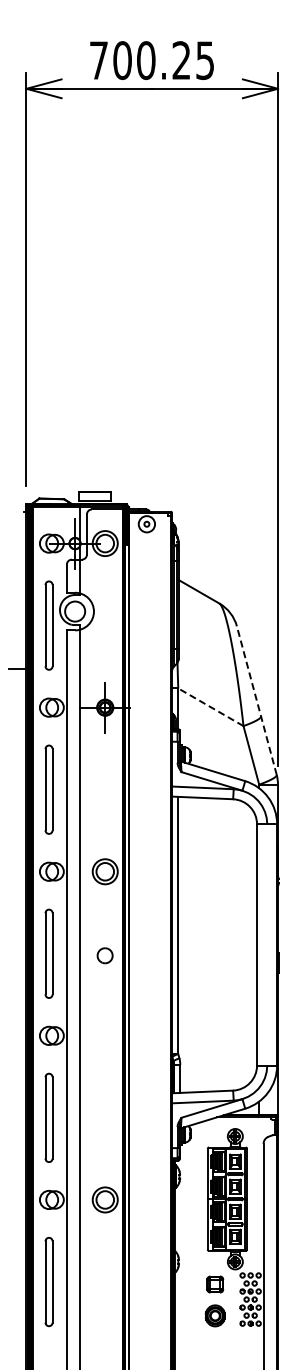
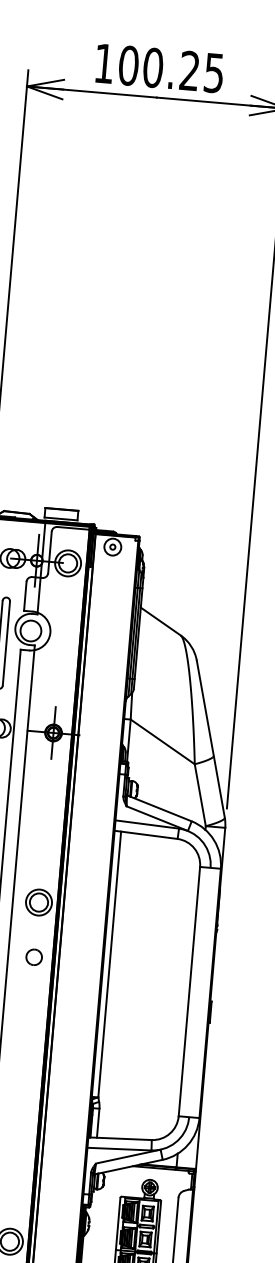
text: (98, 60) -> (103, 63), 700.25 -> 100.25
line: (256, 700) -> (210, 738), dashed -> solid
line: (210, 707) -> (162, 742), dashed -> solid
part: (104, 955) -> (33, 956), moved

